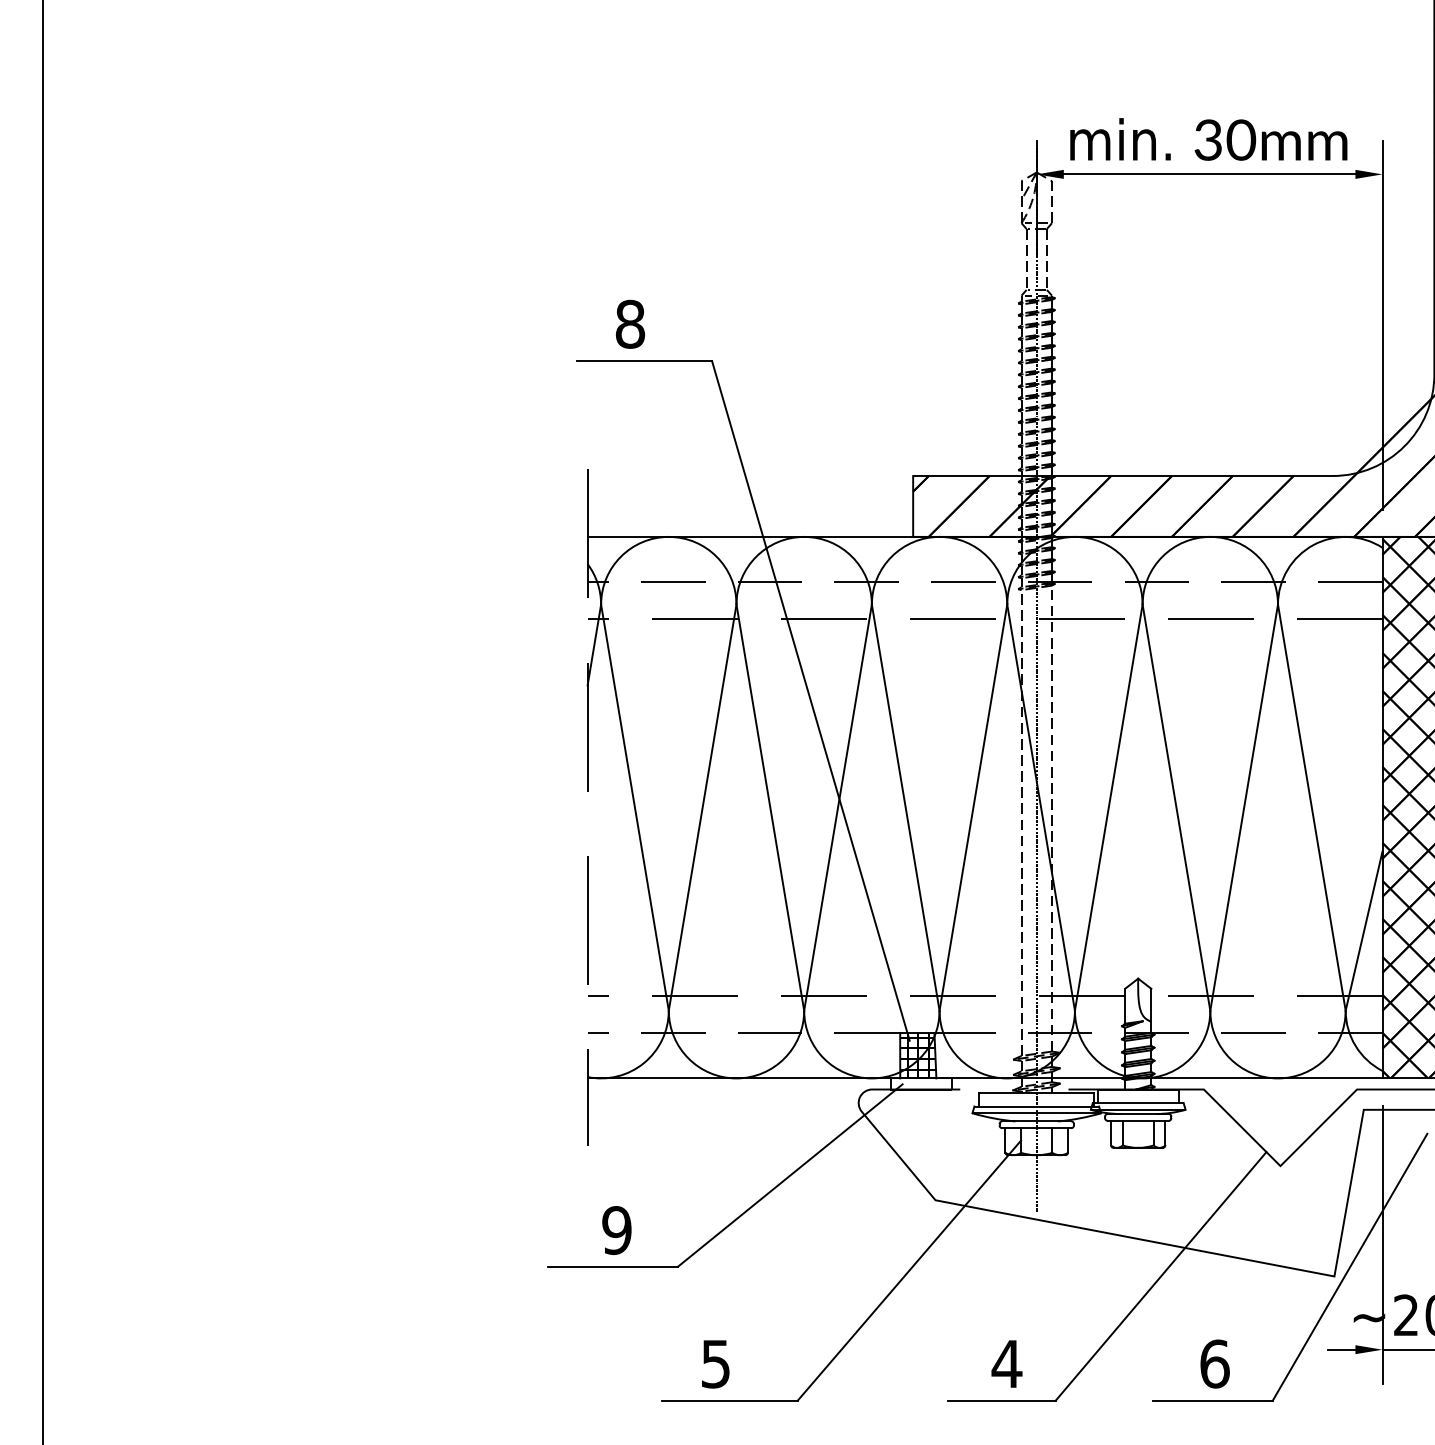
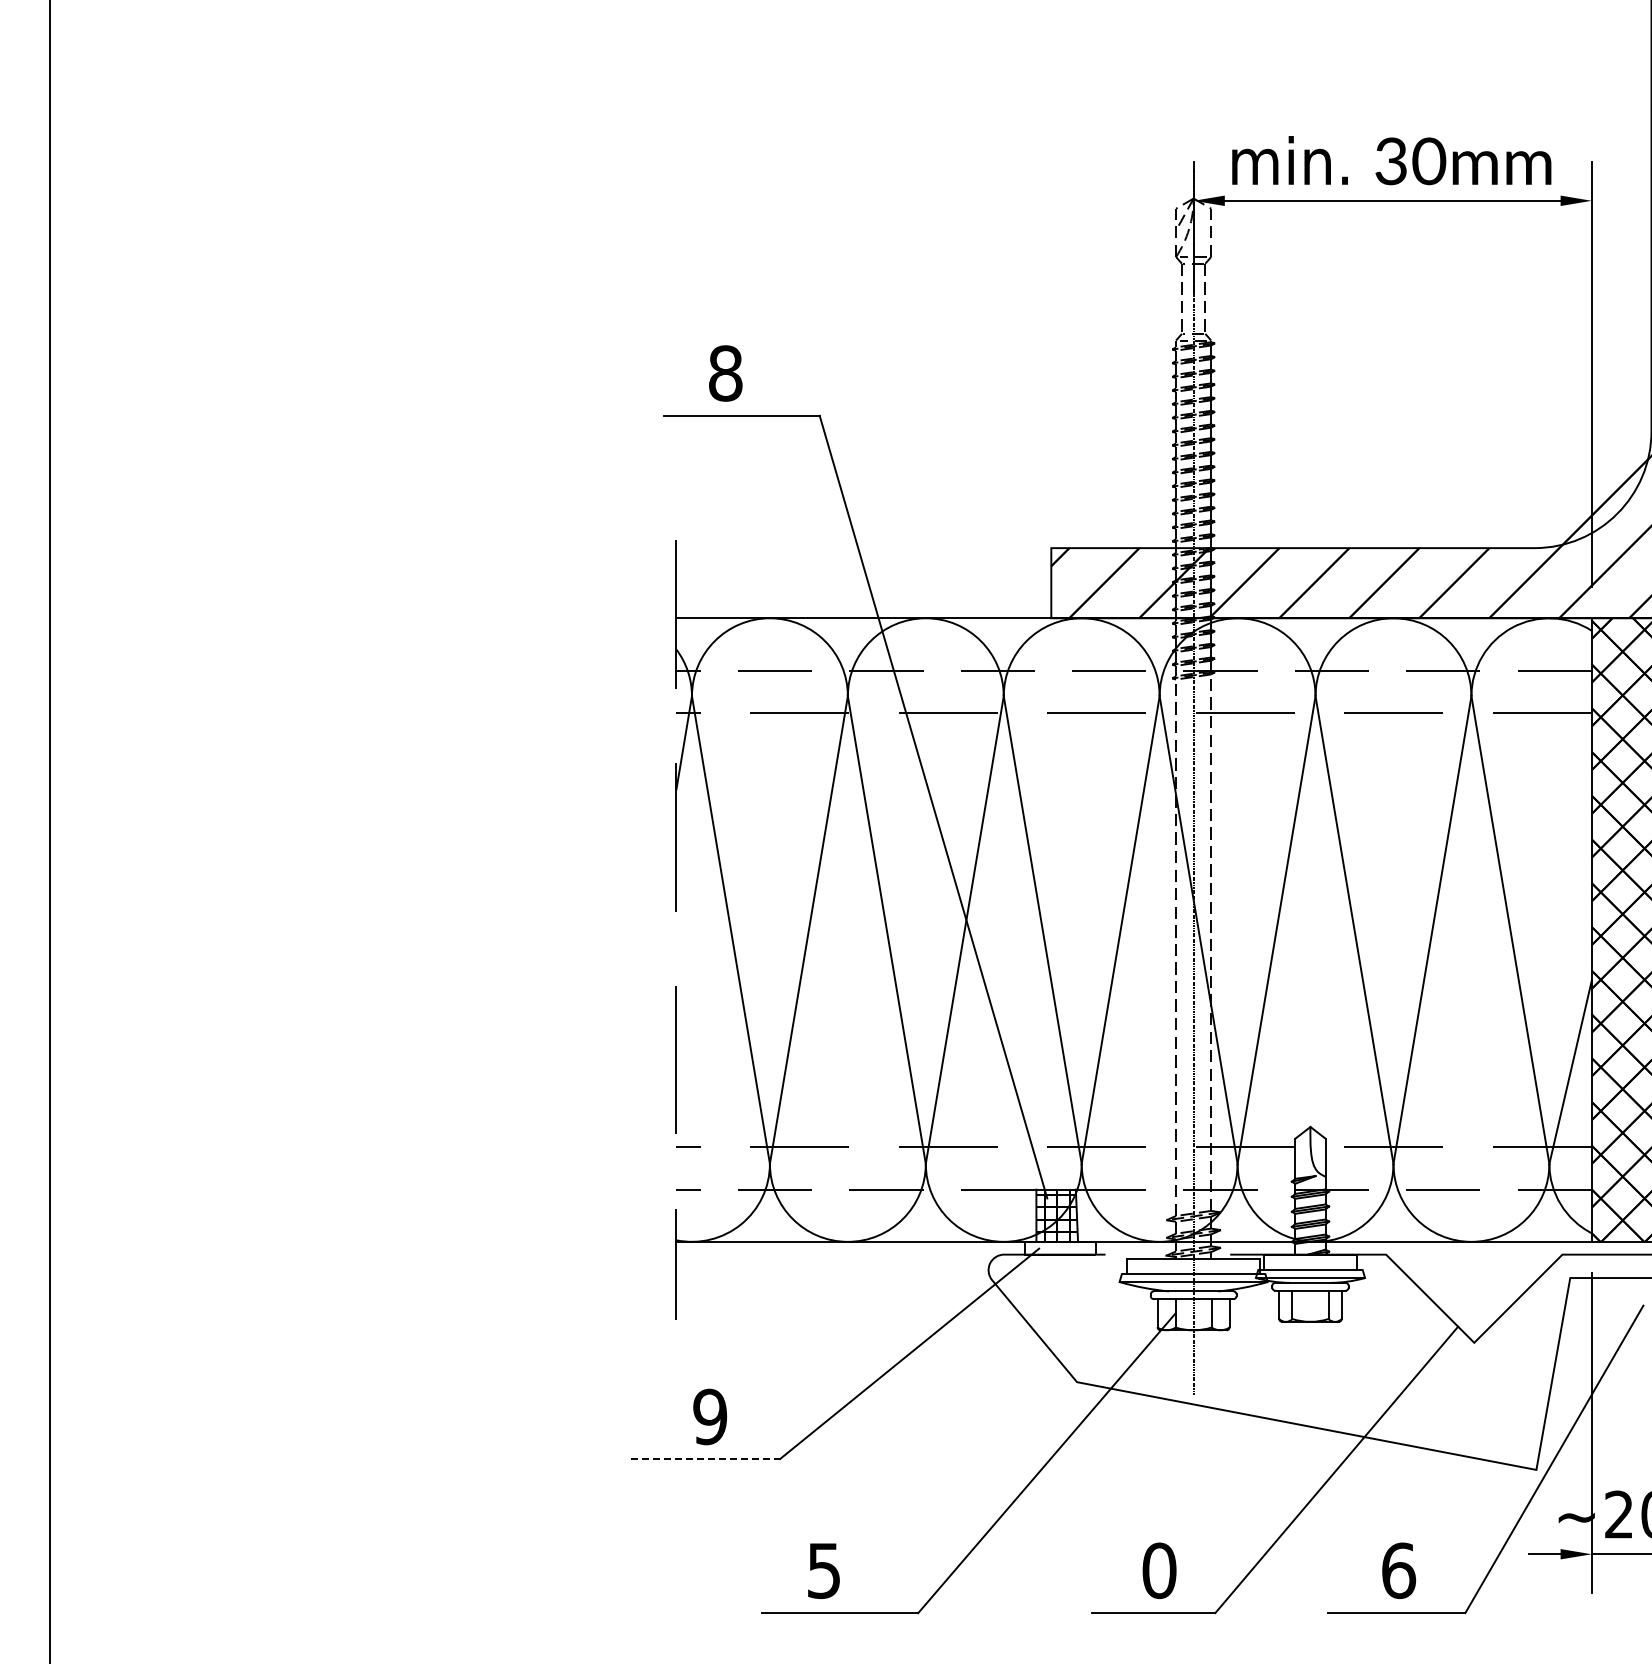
line: (612, 1266) -> (705, 1458), solid -> dashed
text: (1007, 1363) -> (1159, 1570), 4 -> 0

